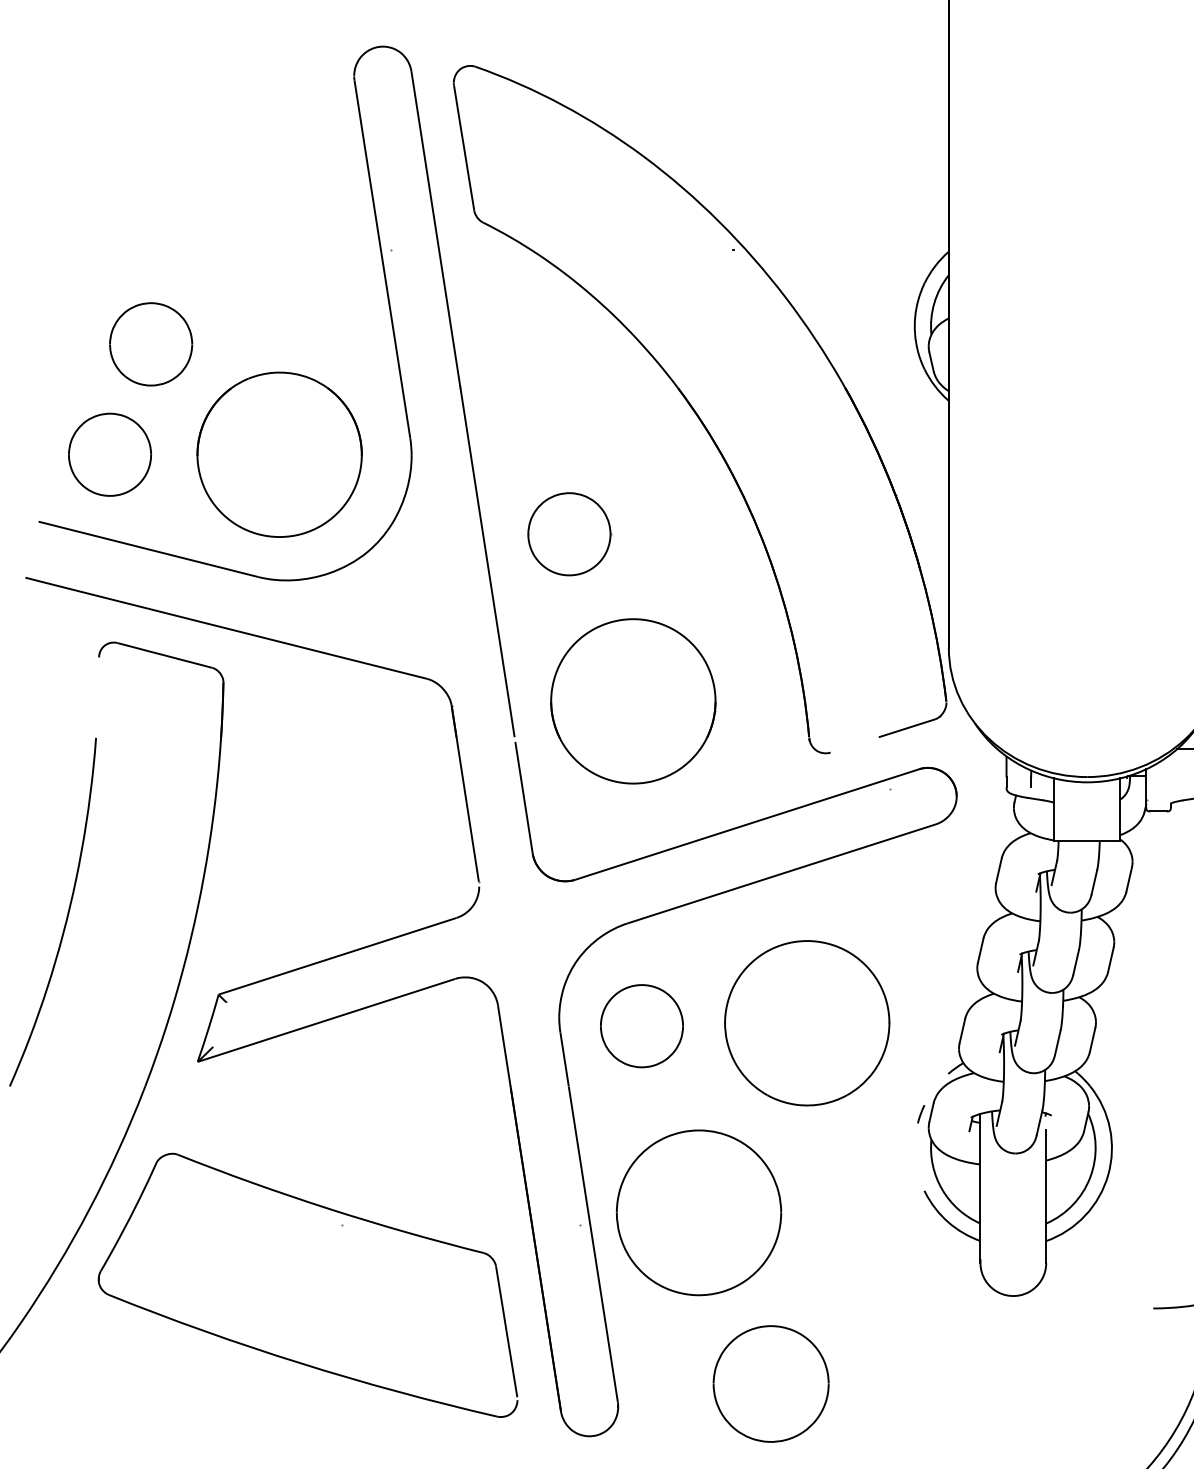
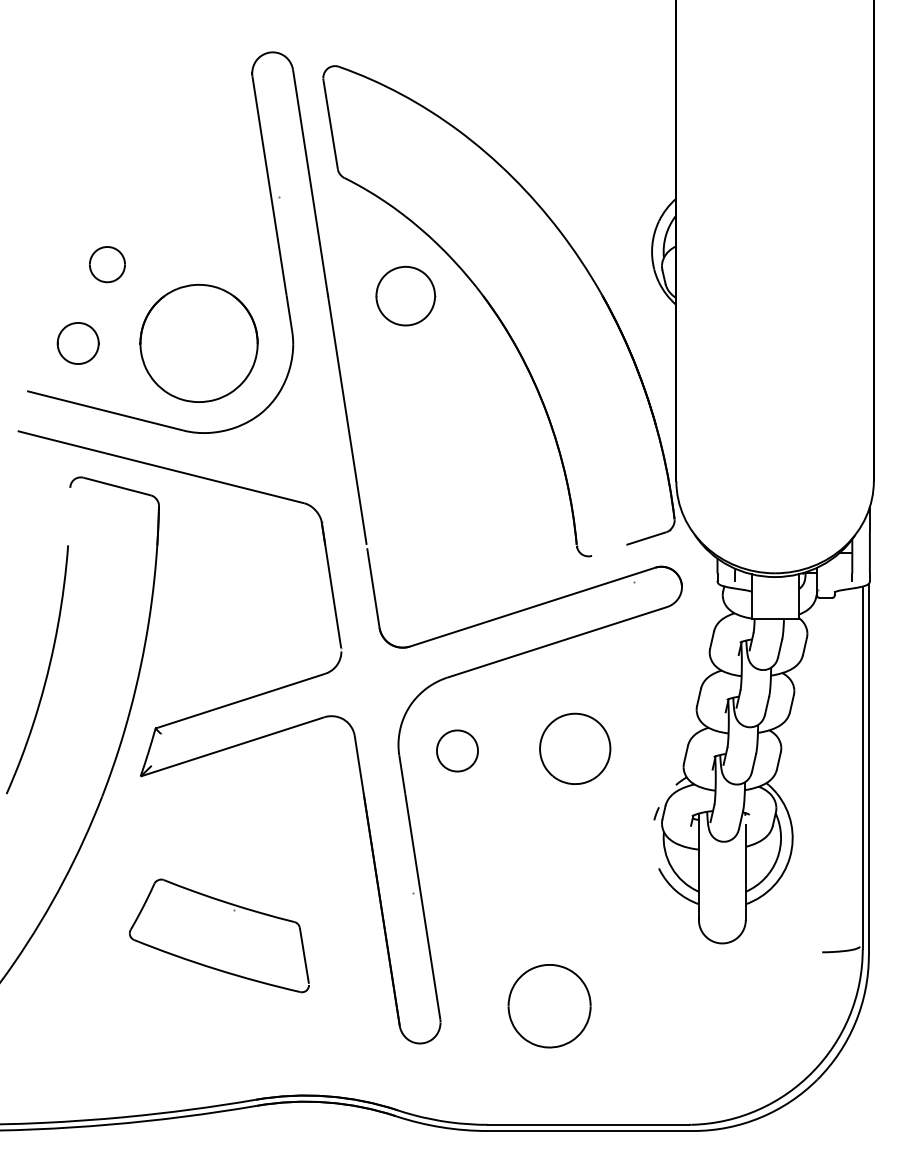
part: (151, 344) -> (107, 264), size x0.6
part: (110, 454) -> (78, 343), size x0.7
part: (569, 534) -> (405, 296), moved
part: (633, 700) -> (451, 518), removed
part: (806, 1022) -> (574, 748), size x0.6
part: (641, 1025) -> (457, 750), size x0.7
part: (698, 1211) -> (497, 883), removed
part: (308, 1284) -> (219, 935), size x0.6

